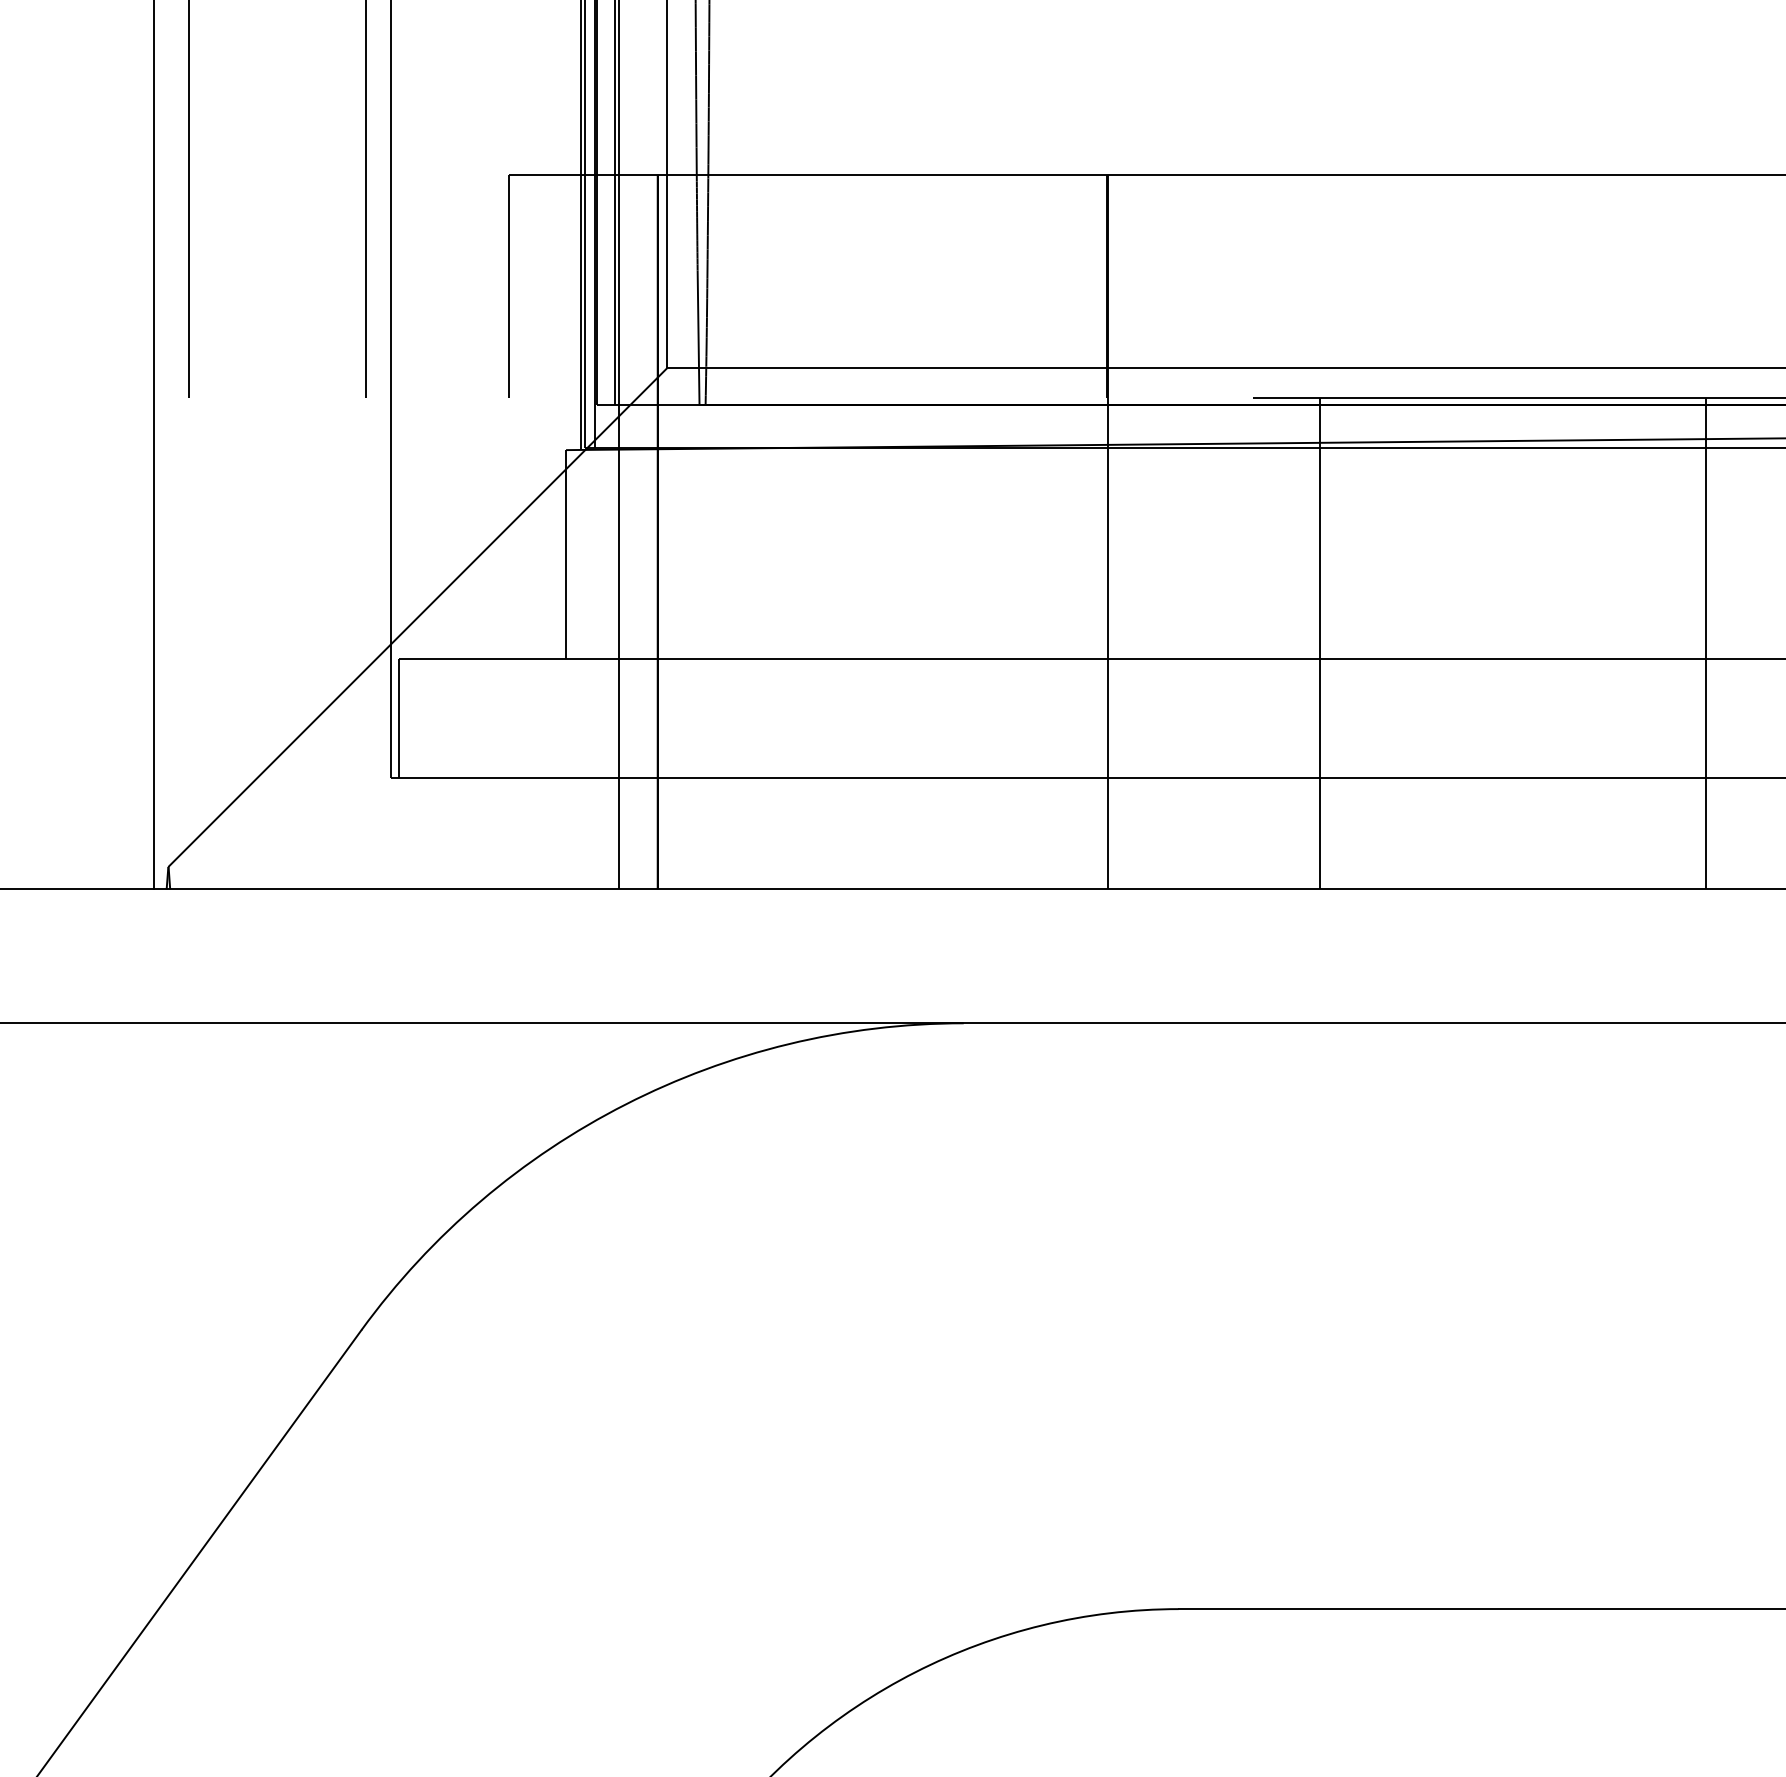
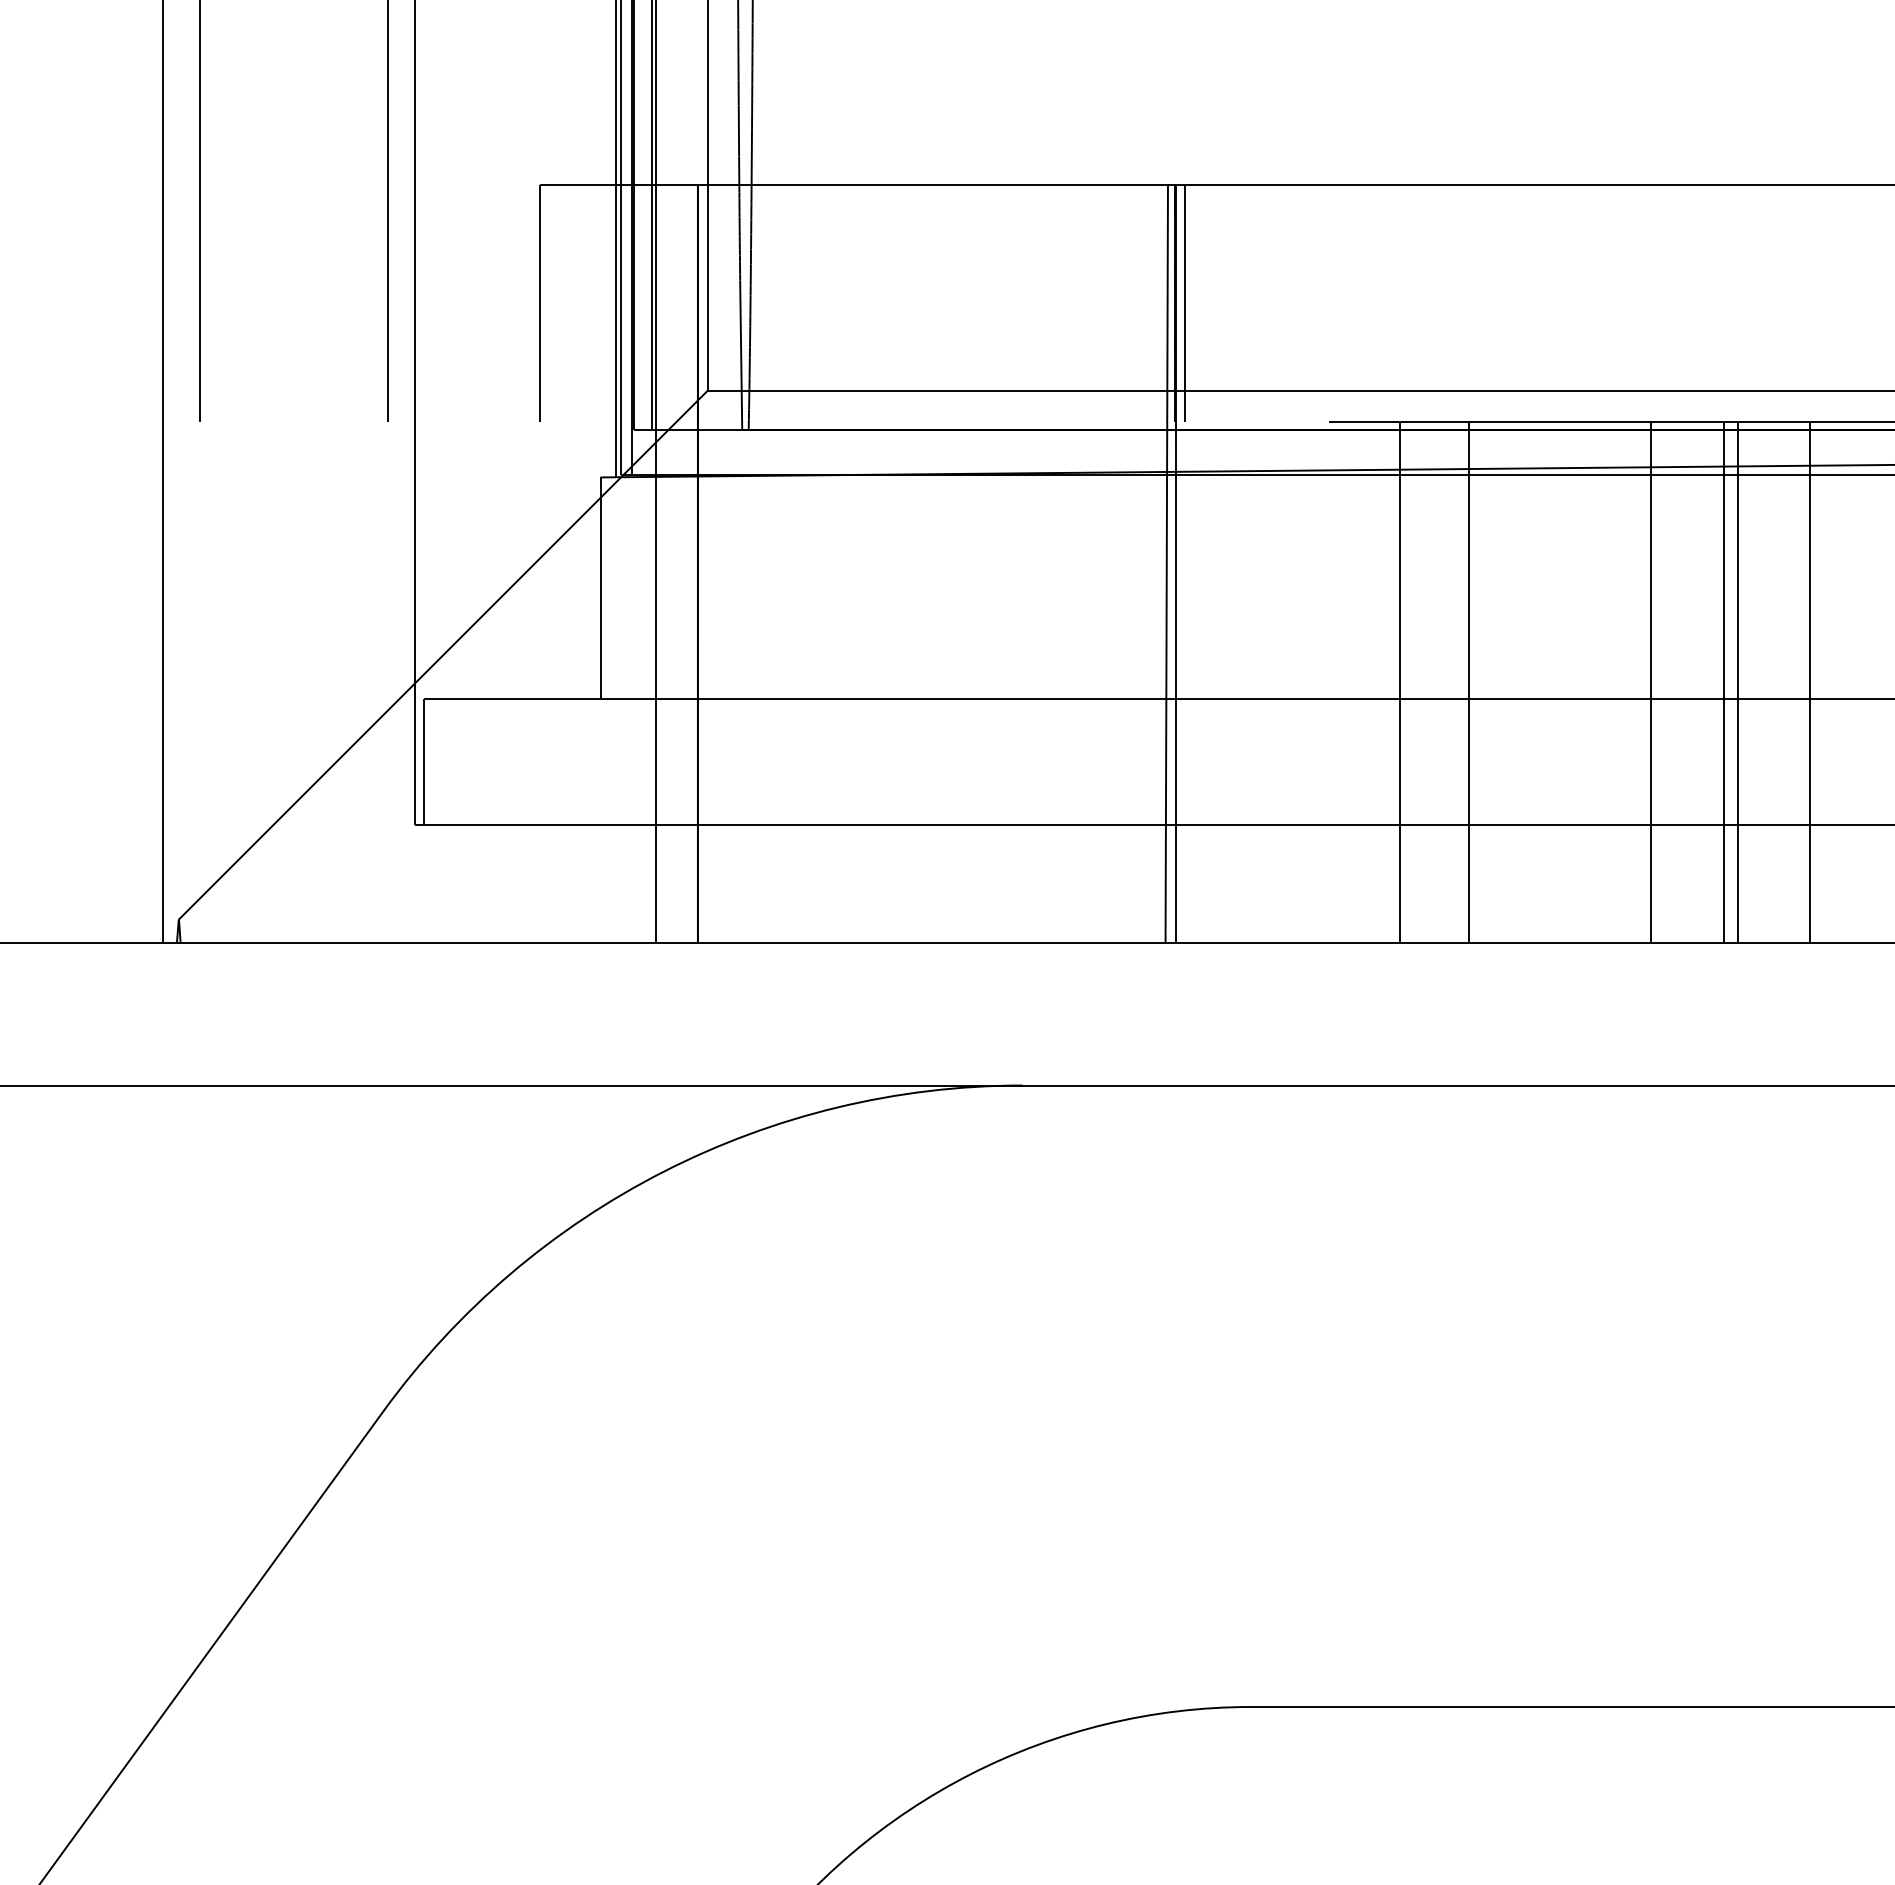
line: (1116, 286) -> (1184, 303), added
line: (1099, 532) -> (1166, 564), added
line: (1384, 643) -> (1468, 682), added
line: (1556, 643) -> (1651, 682), added
line: (1624, 643) -> (1723, 682), added
line: (1637, 643) -> (1737, 682), added

